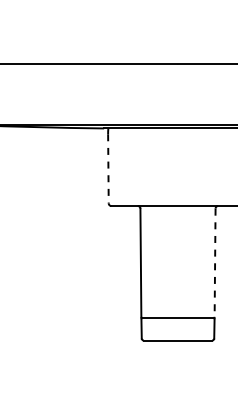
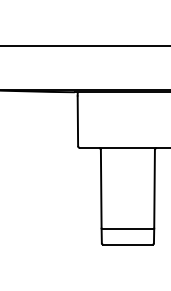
line: (108, 168) -> (77, 121), dashed -> solid
line: (215, 263) -> (154, 189), dashed -> solid

